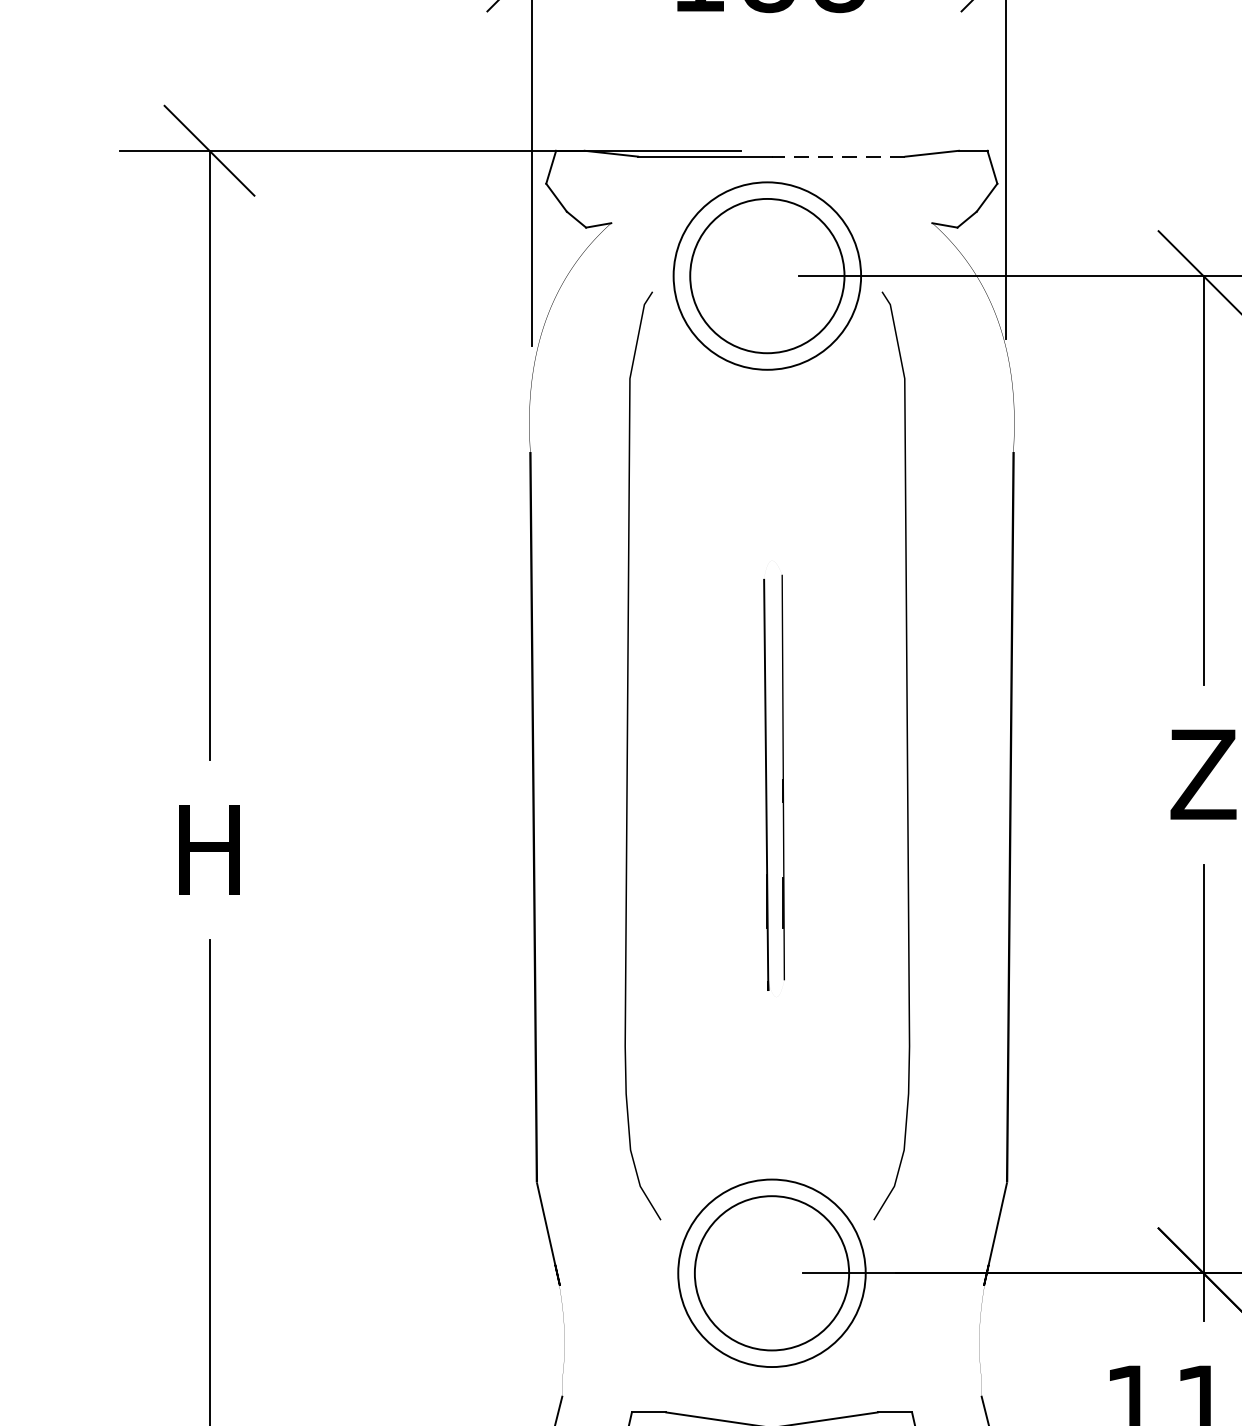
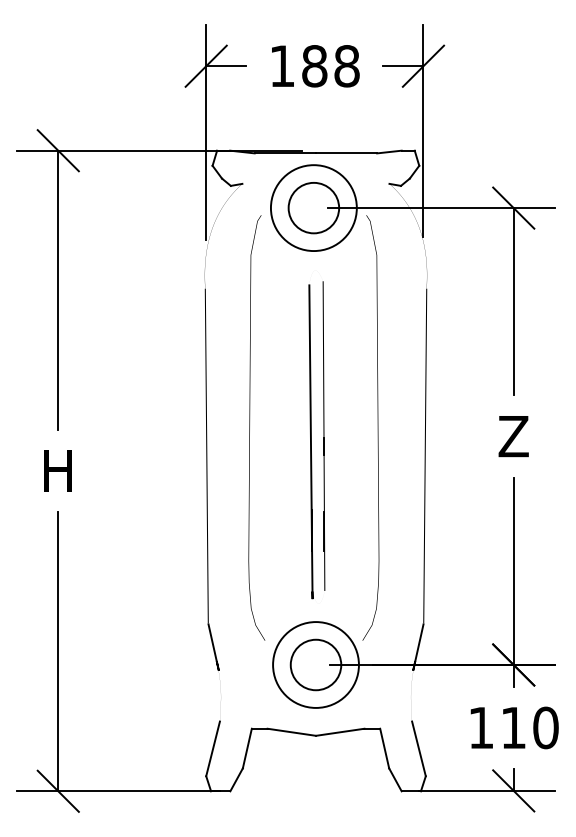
line: (838, 156) -> (346, 153), dashed -> solid
circle: (766, 274) -> (313, 207), size x0.71
part: (773, 783) -> (316, 440), size x1.67
circle: (770, 1272) -> (315, 664), size x0.71

